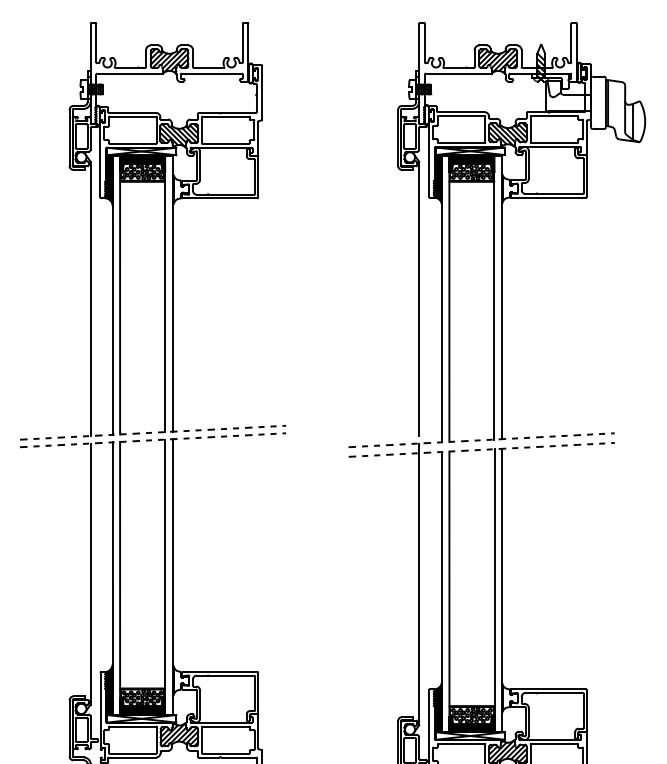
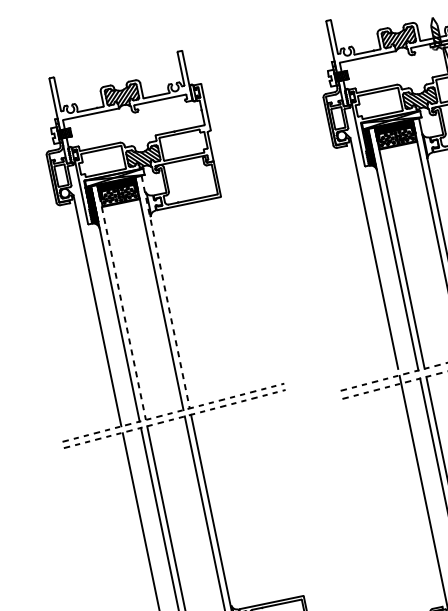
line: (172, 294) -> (165, 292), solid -> dashed
line: (120, 295) -> (122, 302), solid -> dashed

